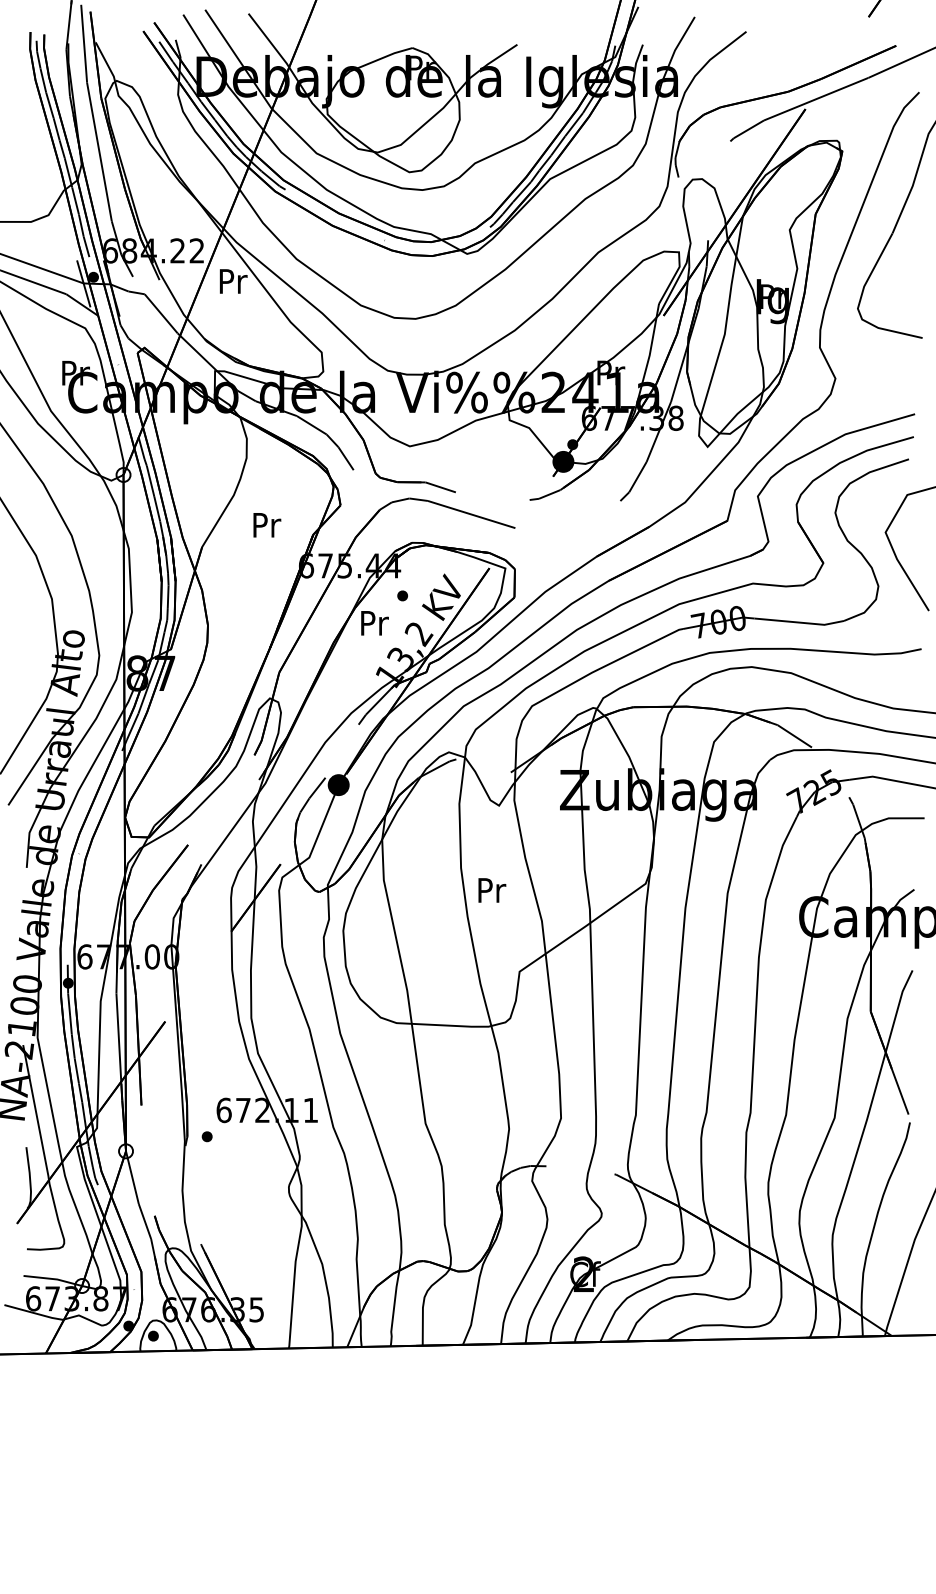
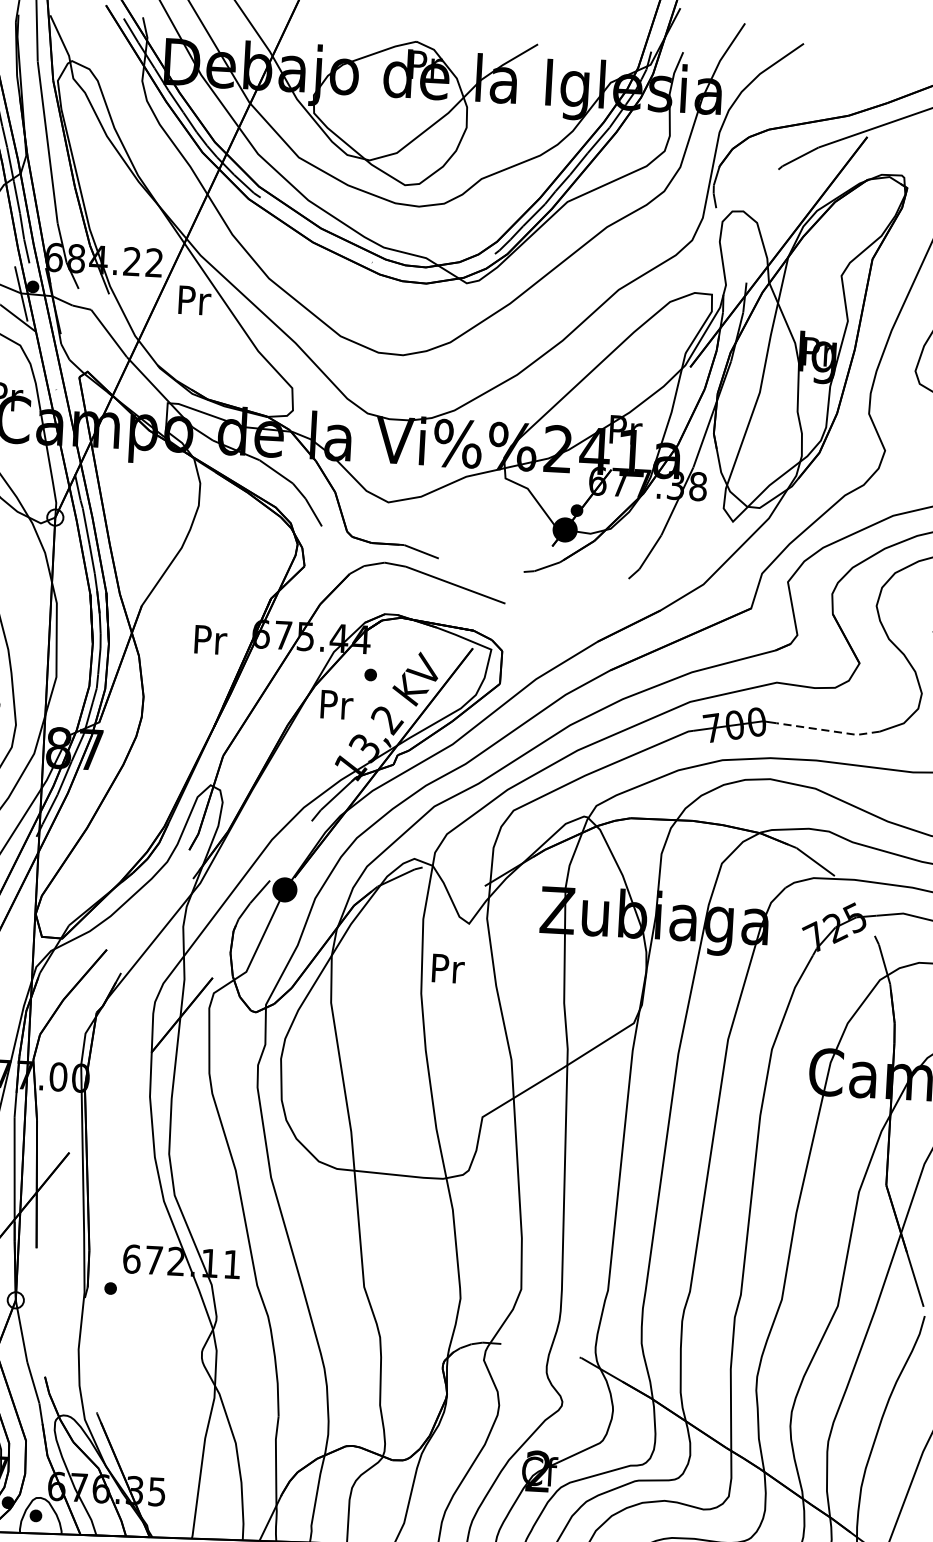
text: (267, 525) -> (211, 640), moved
line: (799, 622) -> (828, 730), solid -> dashed
text: (492, 890) -> (448, 968), moved

